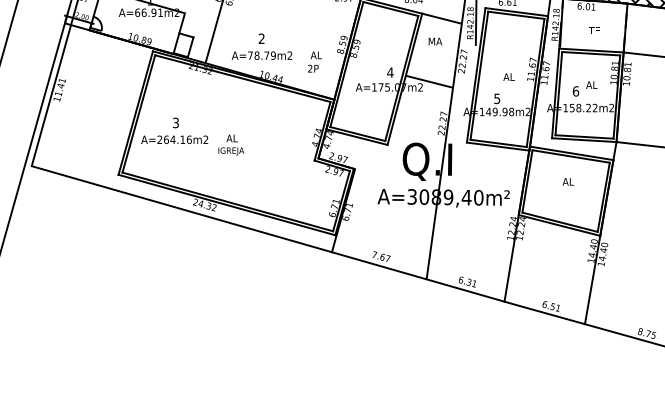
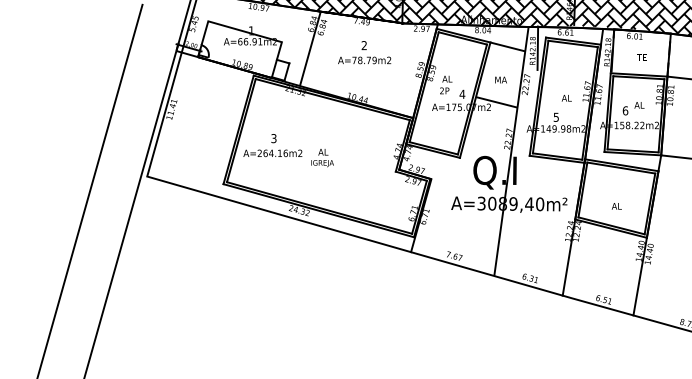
text: (434, 40) -> (500, 79), moved
text: (261, 46) -> (364, 52), moved
text: (315, 61) -> (446, 84), moved
text: (567, 182) -> (616, 206), moved

